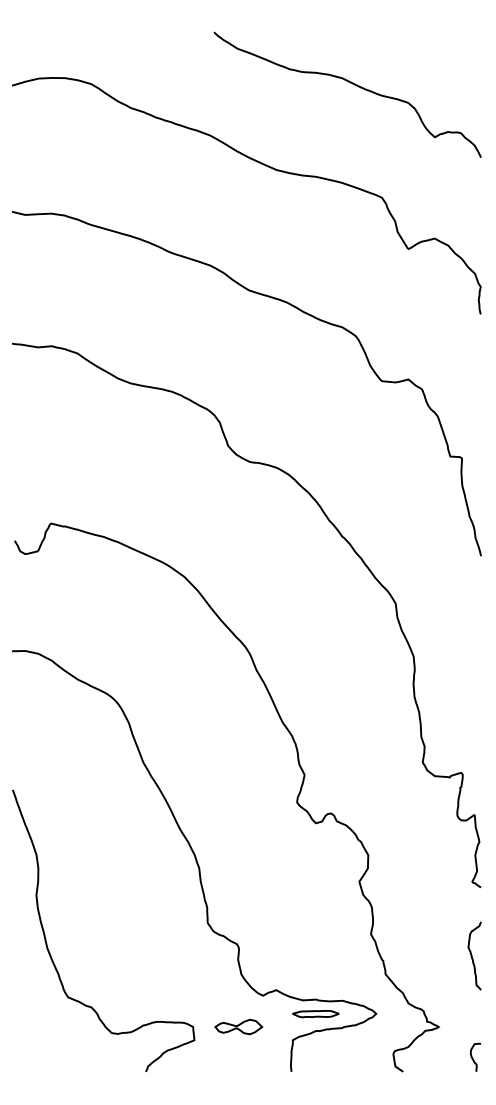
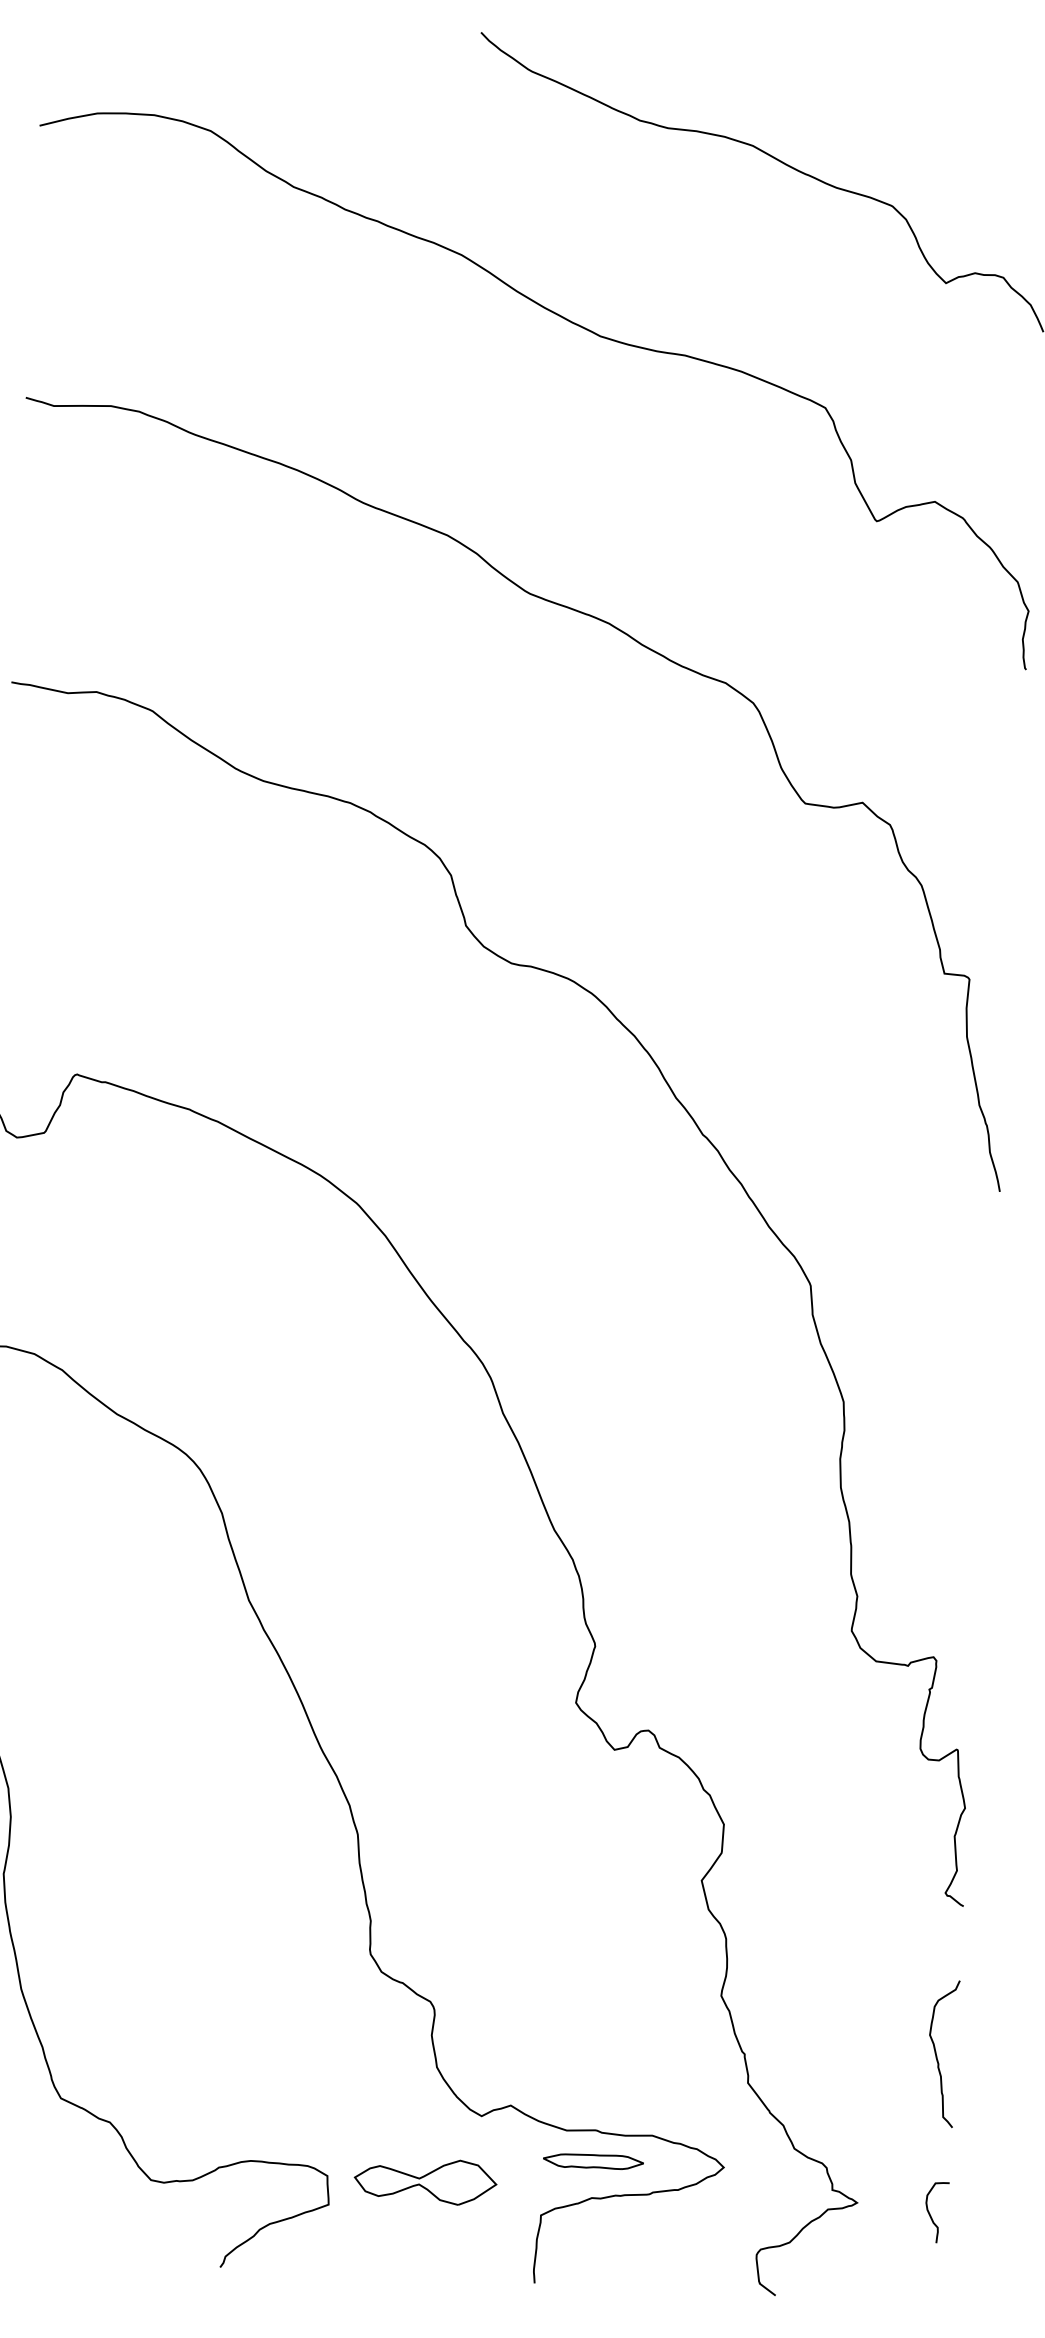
part: (238, 1026) -> (425, 2179), size x1.4
curve: (472, 1056) -> (929, 2209), moved

